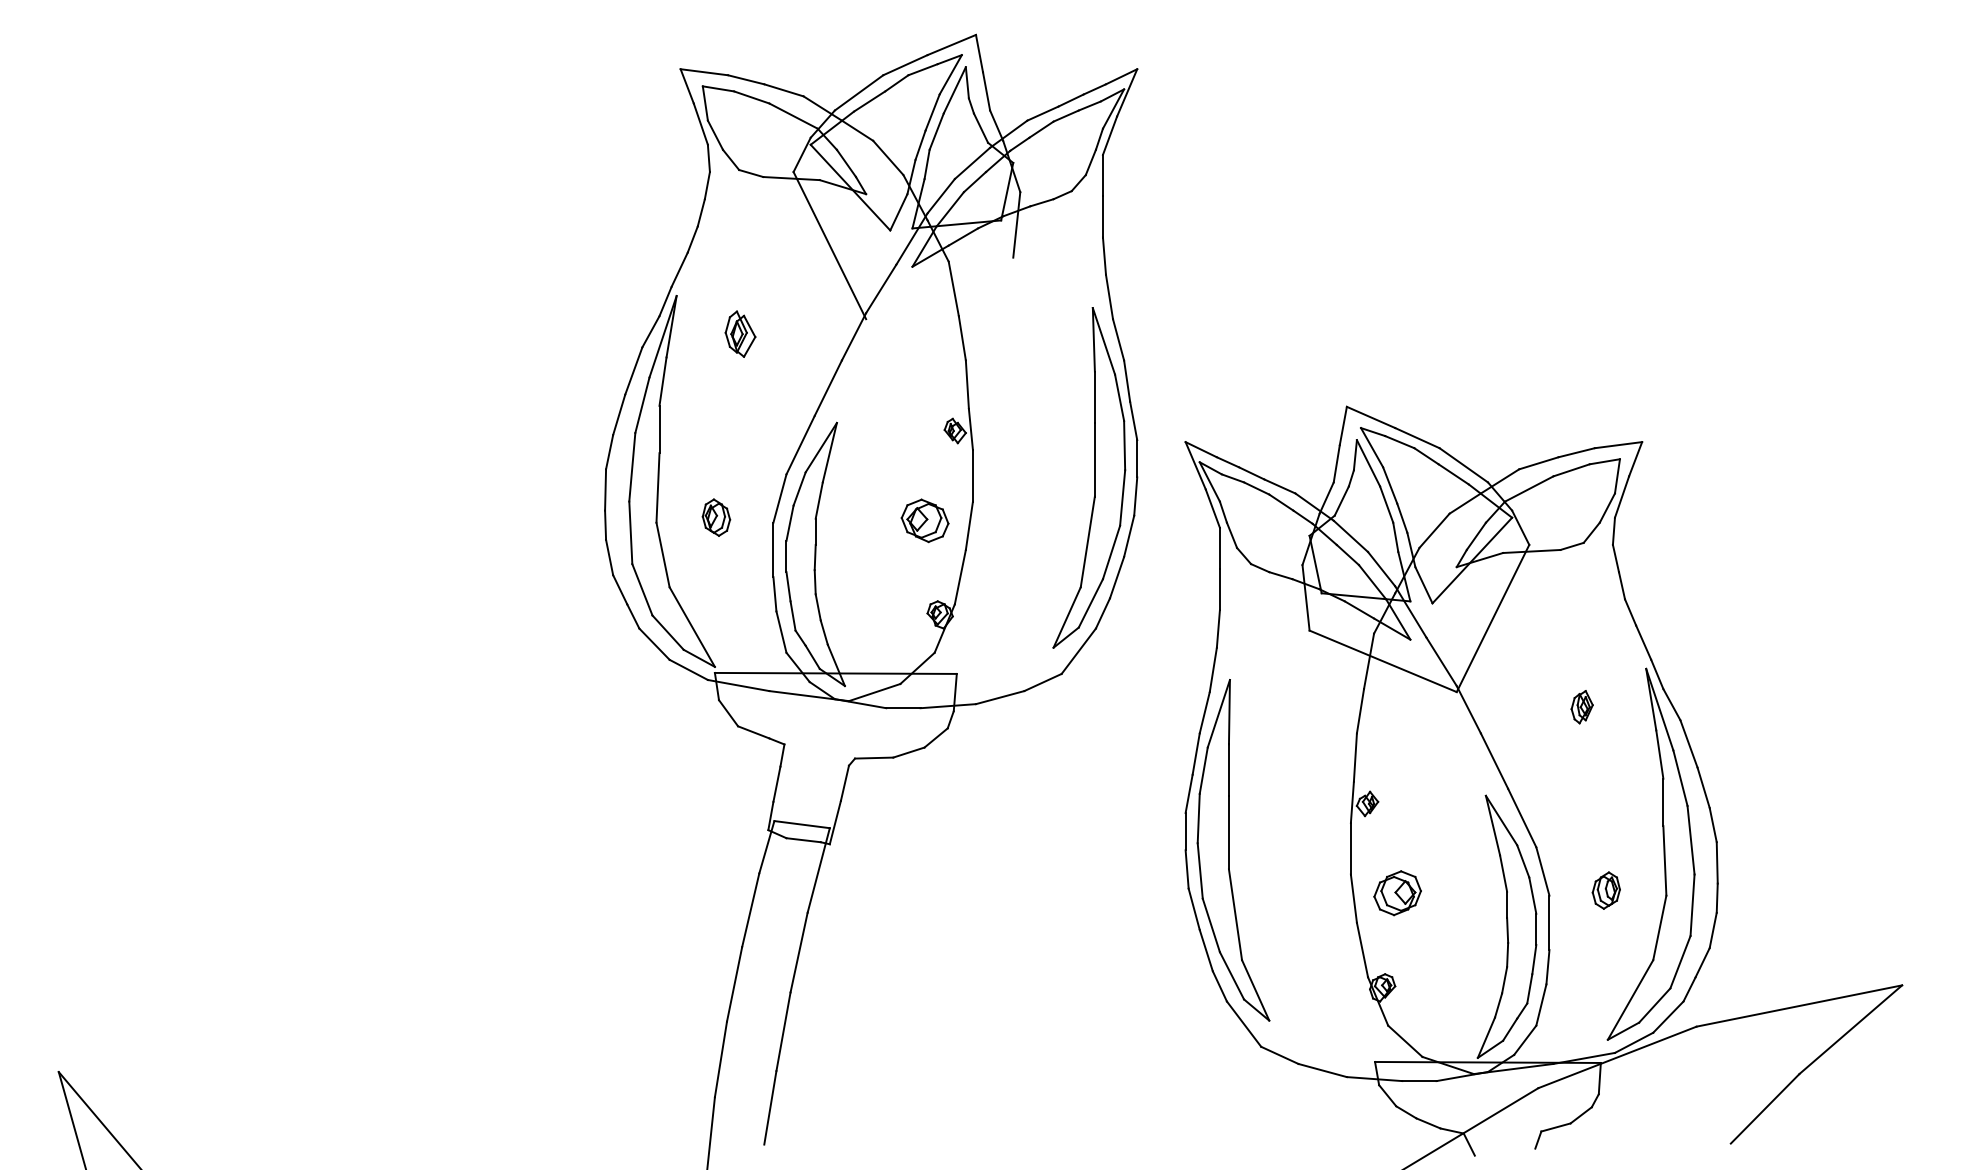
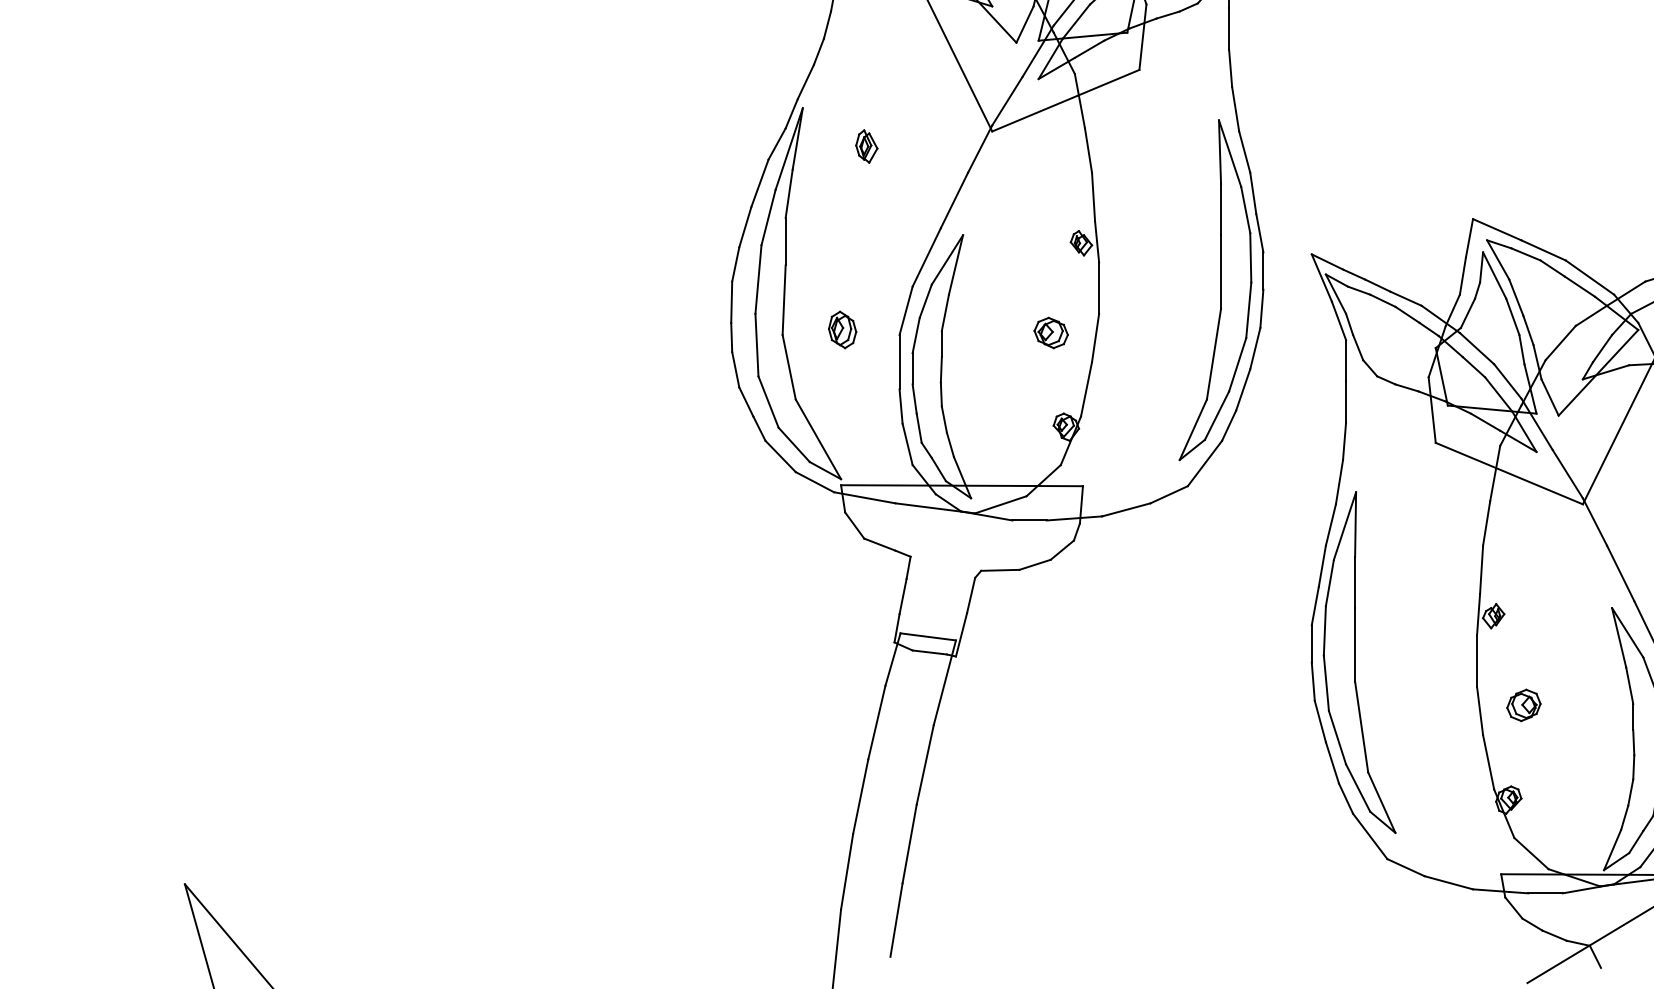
line: (939, 288) -> (1065, 100), added
part: (740, 334) -> (866, 146), size x0.71
part: (924, 520) -> (1050, 332), size x0.71
part: (1397, 892) -> (1523, 704), size x0.71

